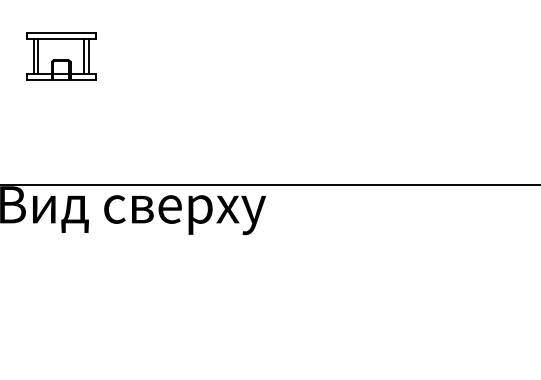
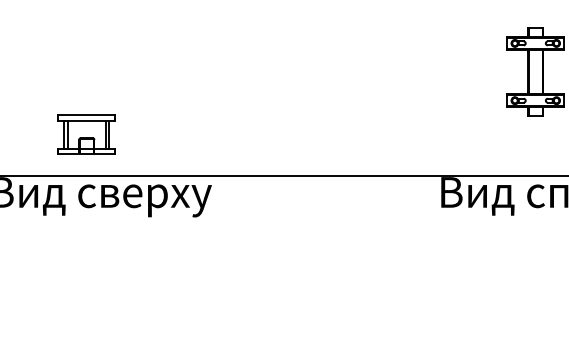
part: (60, 55) -> (86, 134), moved

